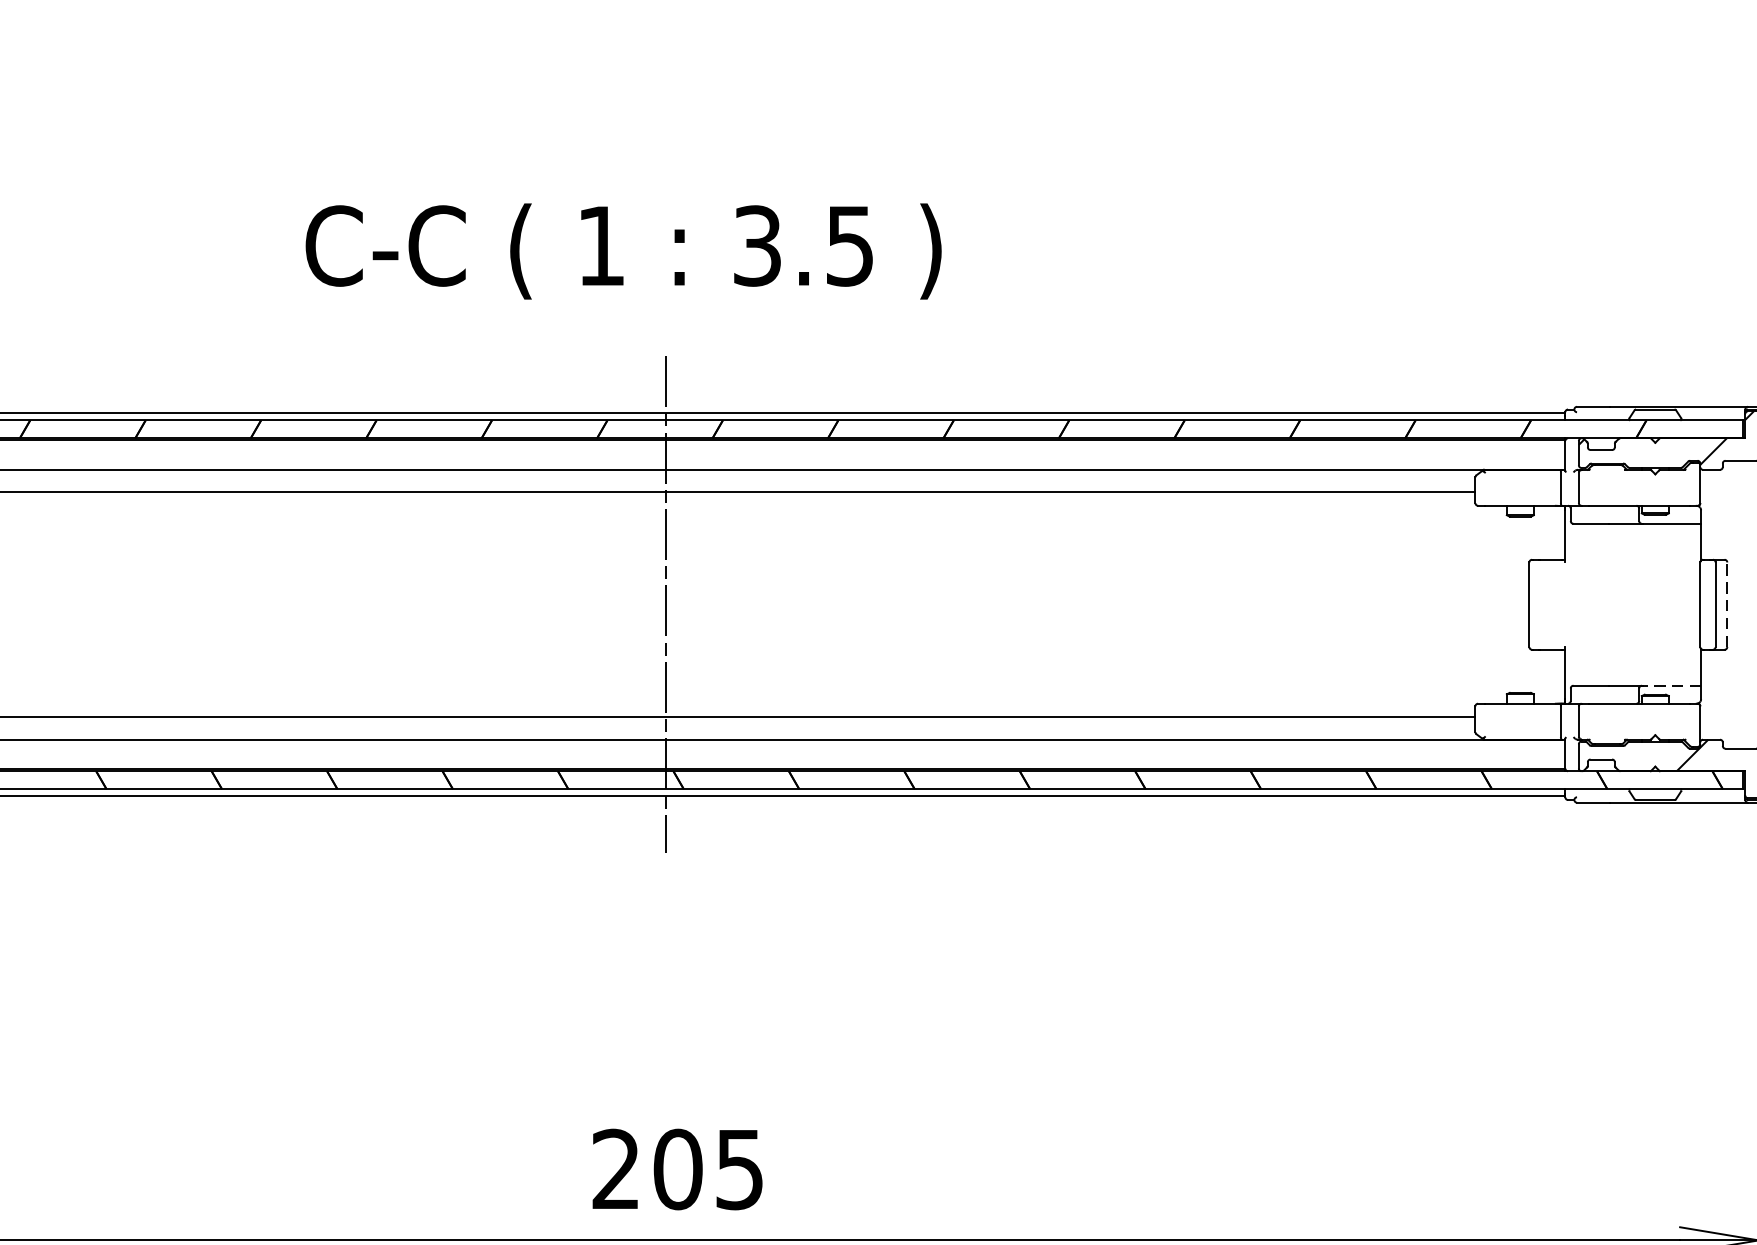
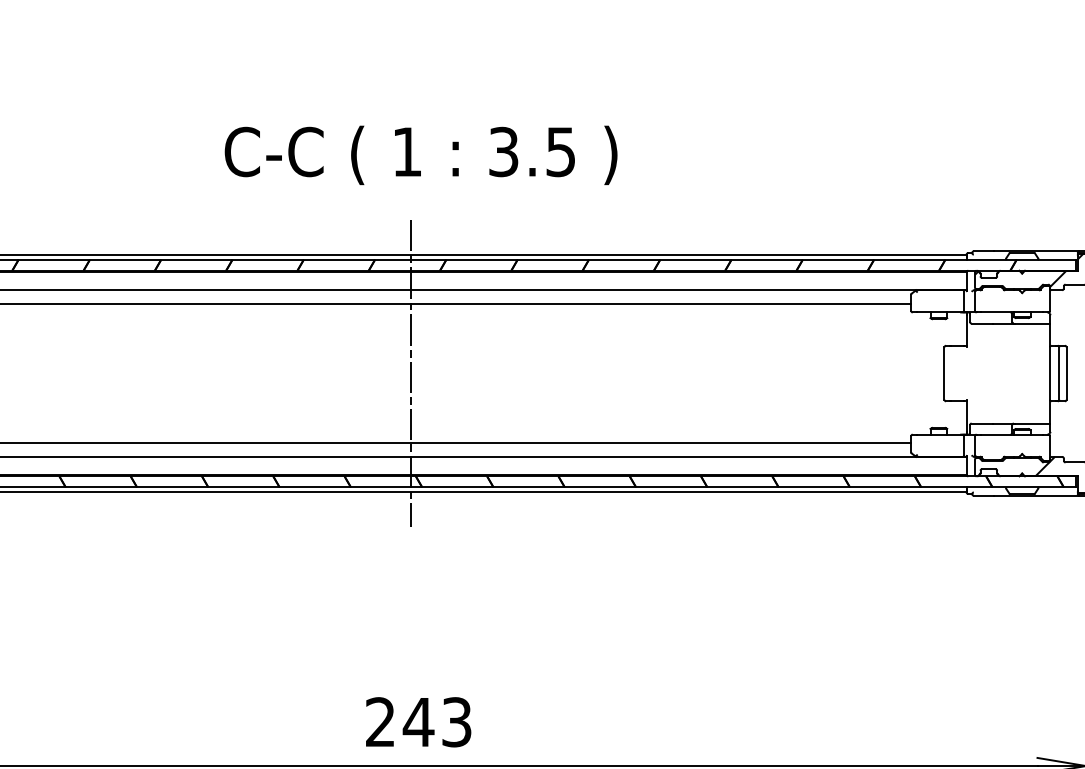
text: (622, 250) -> (420, 154), moved
line: (1727, 604) -> (1066, 373), dashed -> solid
line: (1672, 685) -> (1032, 423), dashed -> solid
text: (706, 1169) -> (436, 722), 205 -> 243

